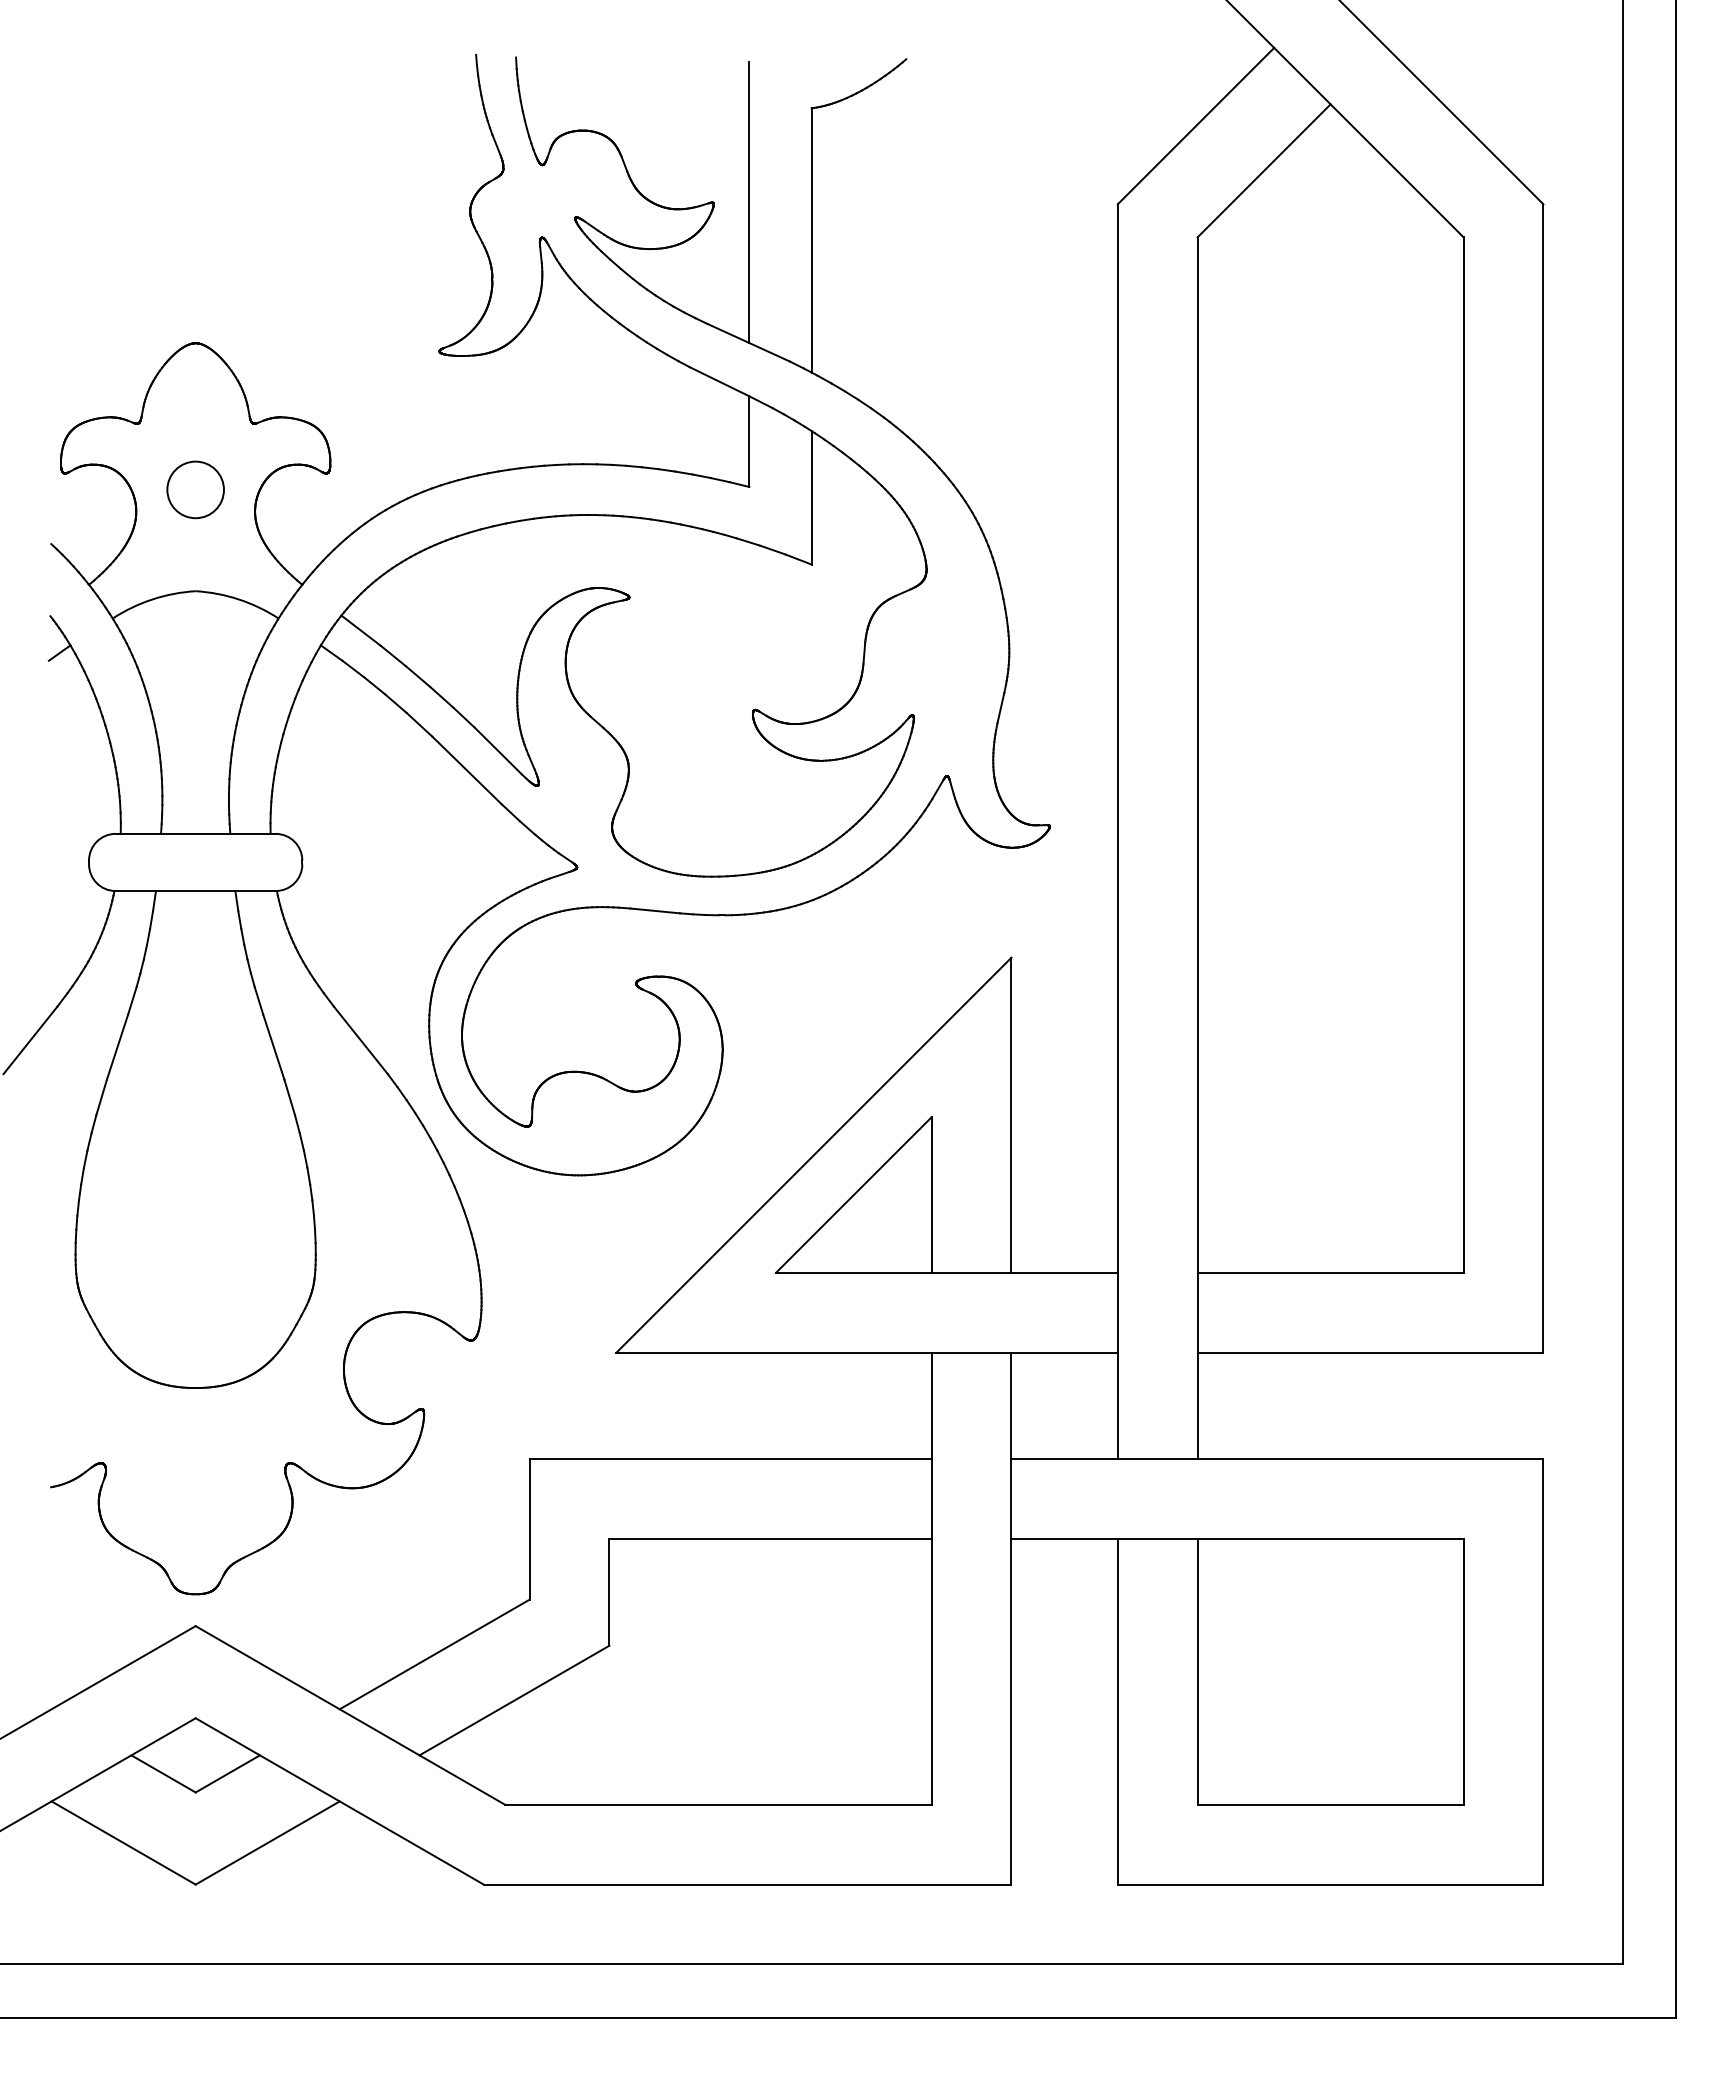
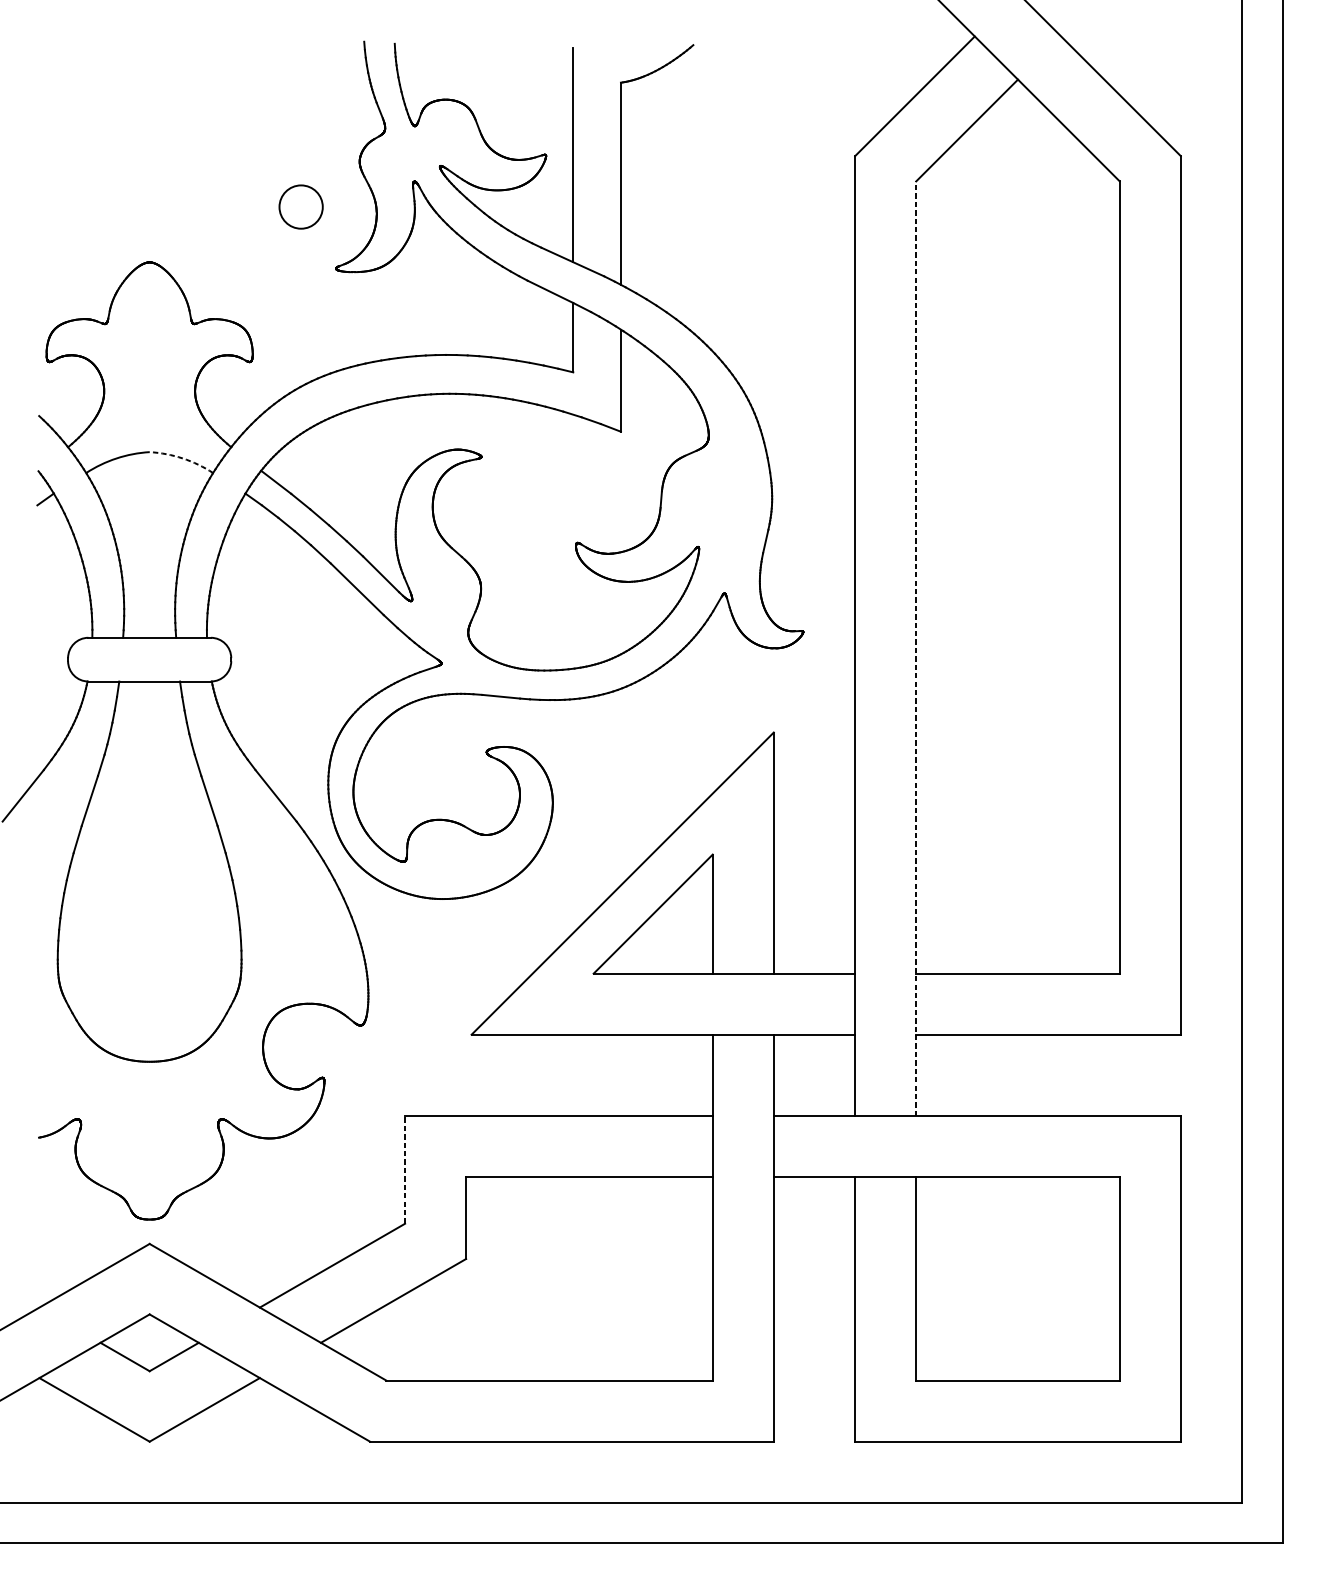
circle: (195, 489) -> (301, 206), moved
arc: (238, 599) -> (182, 458), solid -> dashed
line: (1197, 848) -> (916, 648), solid -> dashed
line: (529, 1528) -> (405, 1169), solid -> dashed

